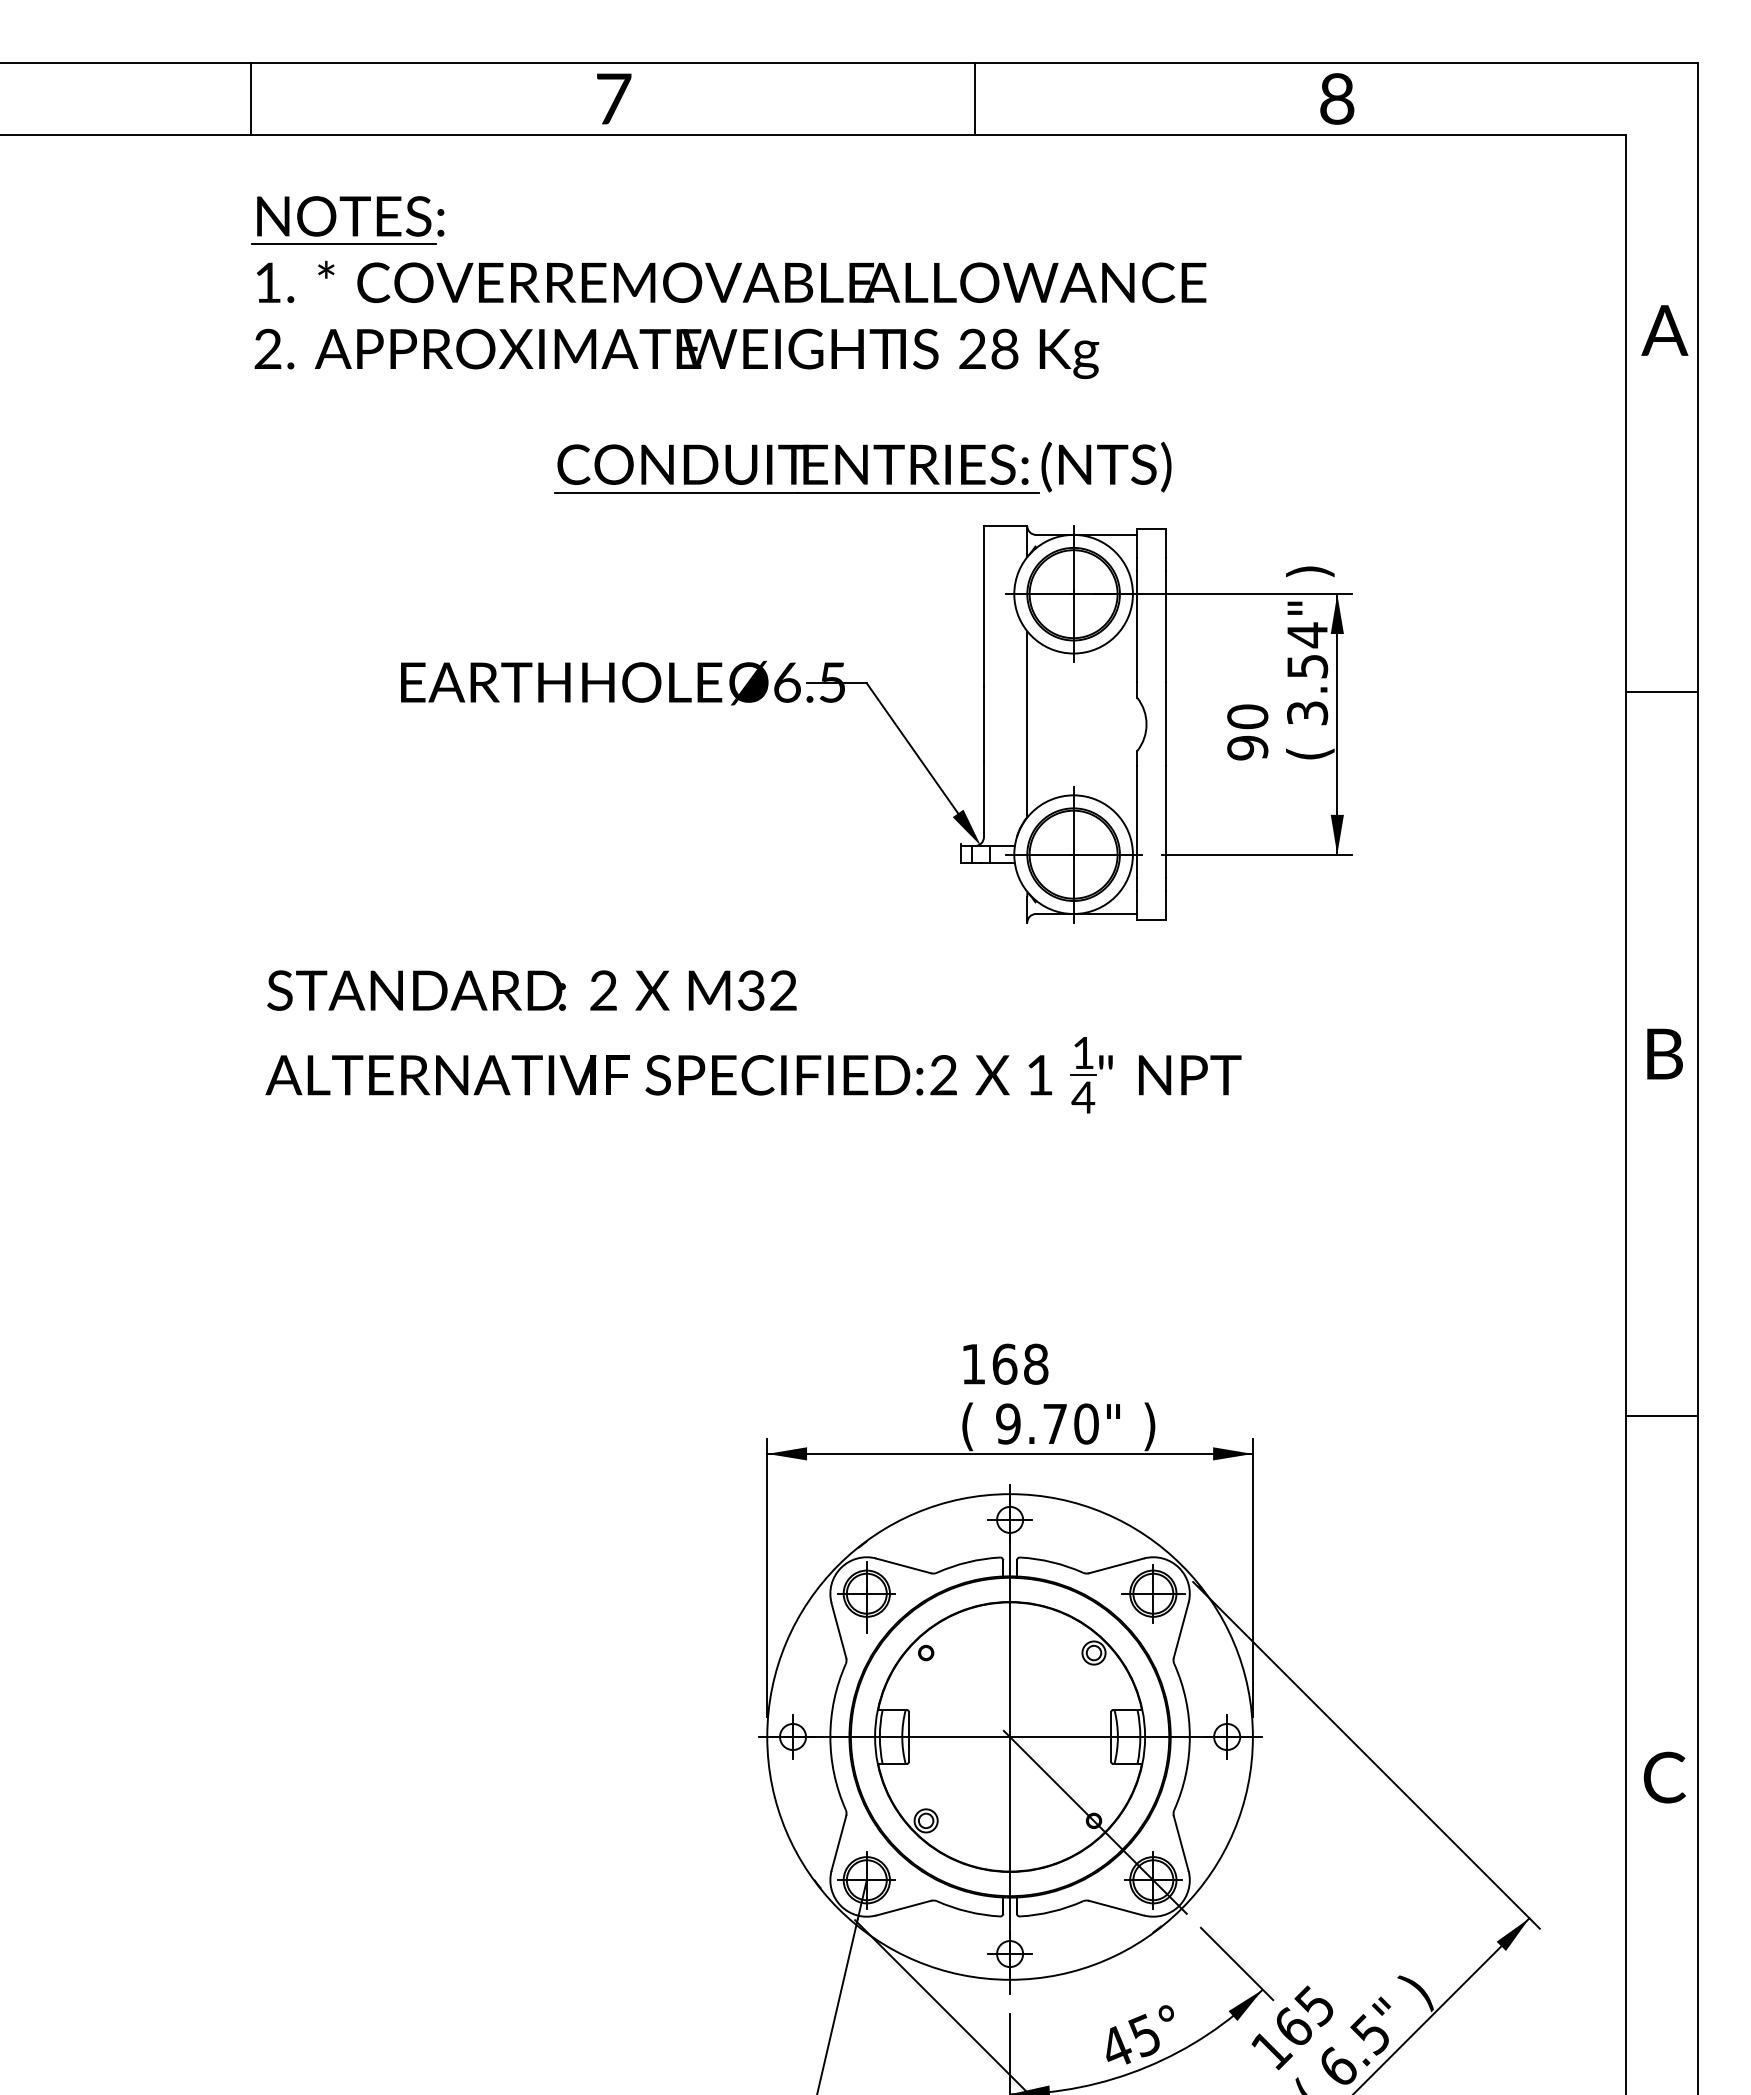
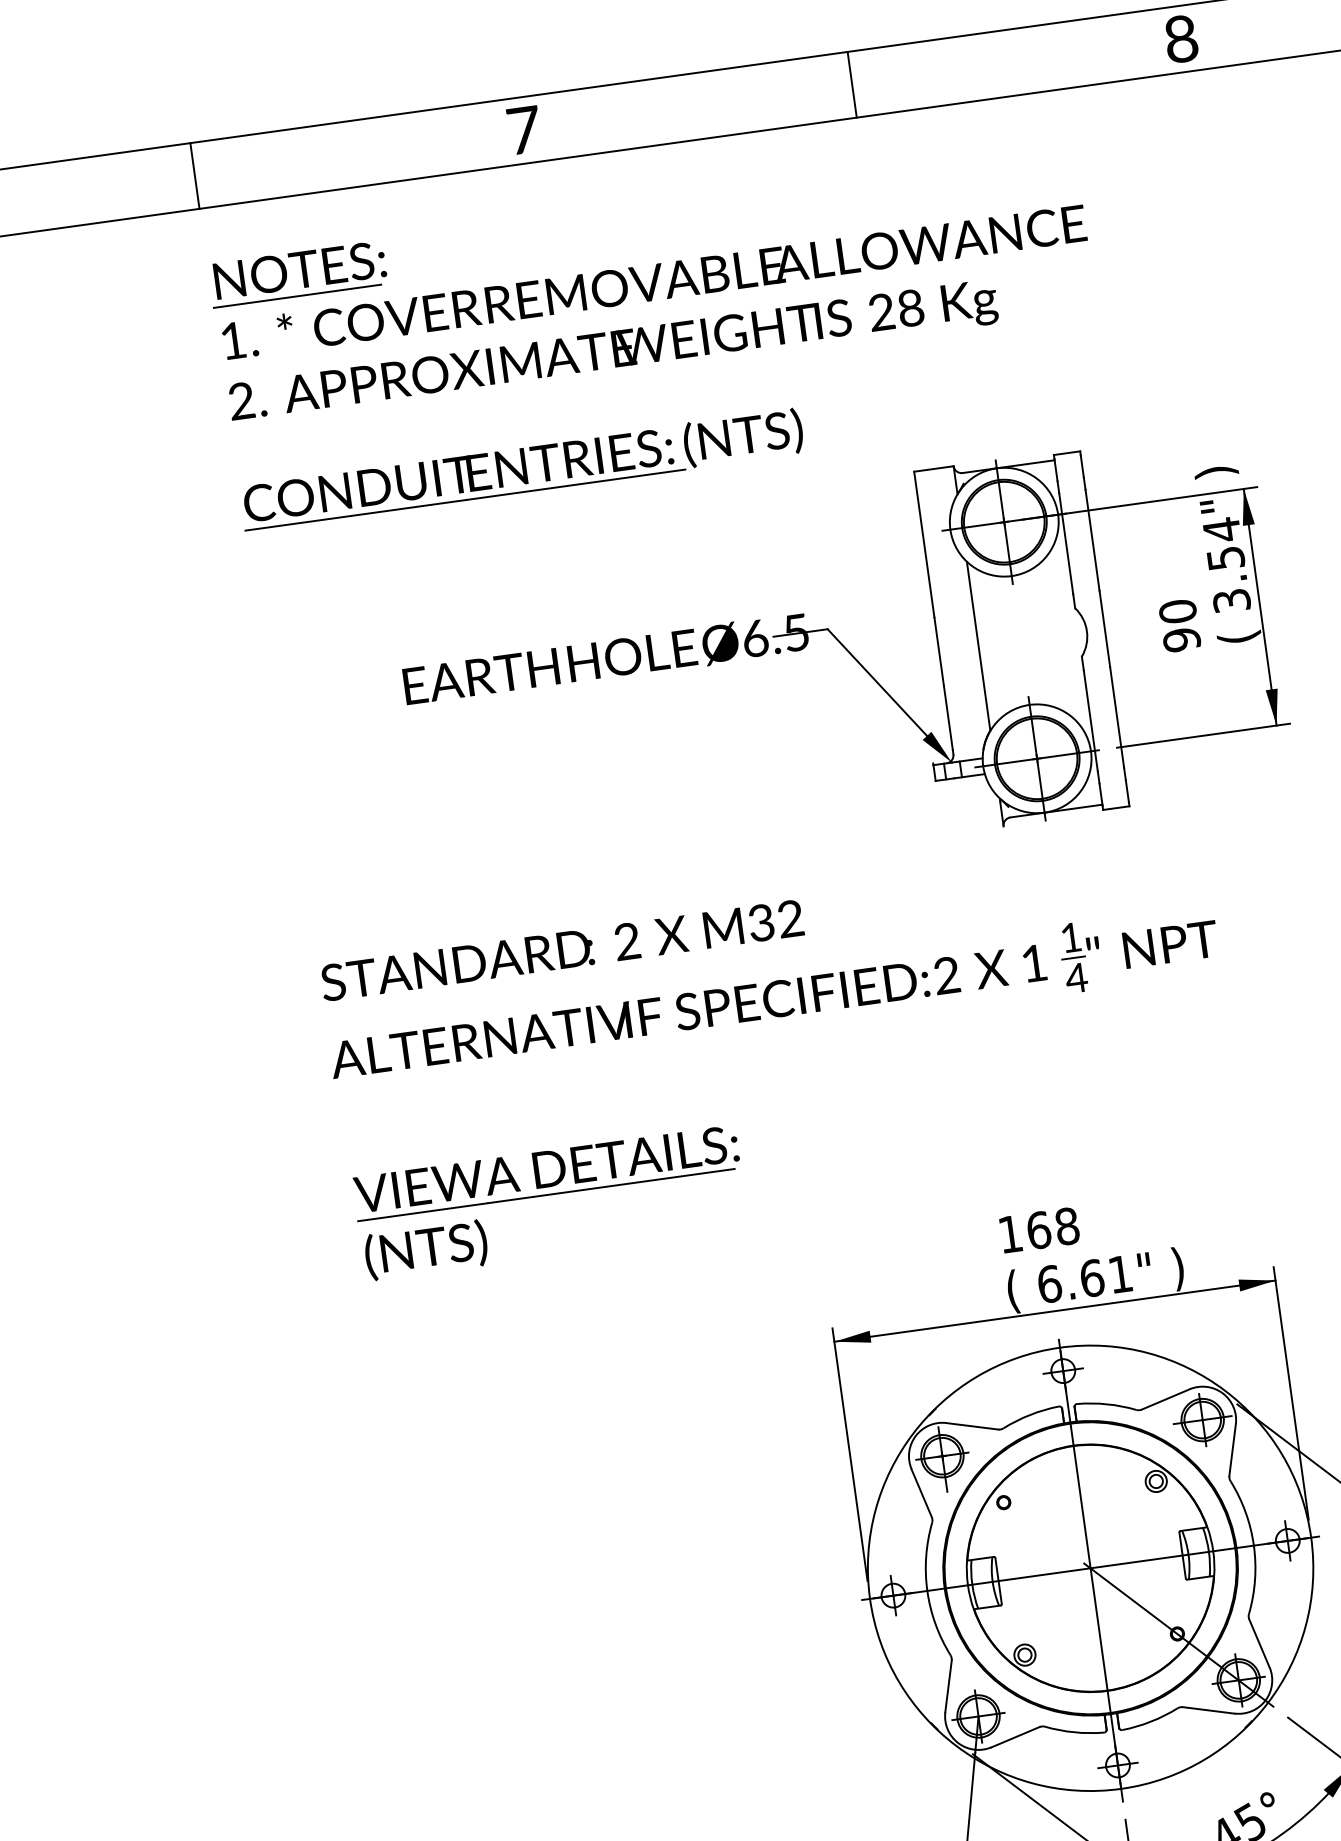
part: (862, 467) -> (521, 469), moved
part: (481, 1252) -> (549, 1194), added
text: (1047, 1423) -> (1085, 1278), 9.70" -> 6.61"

